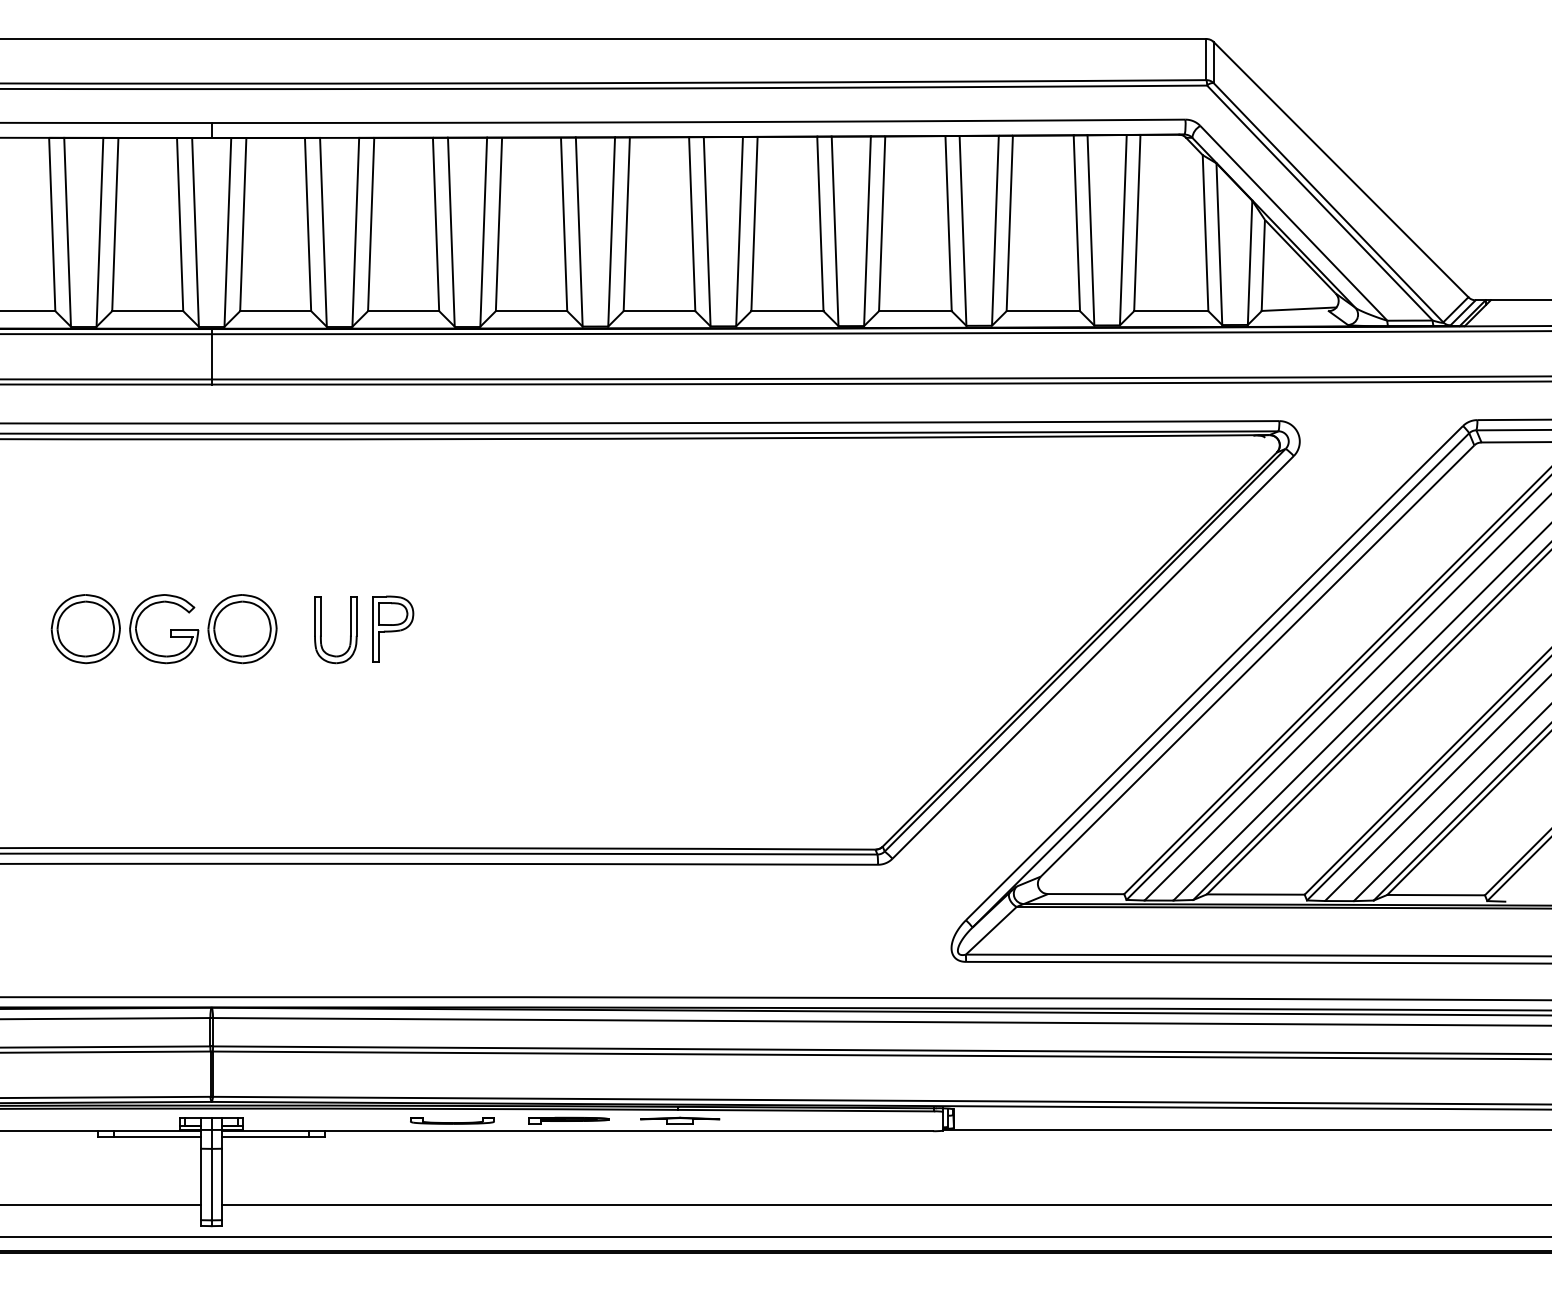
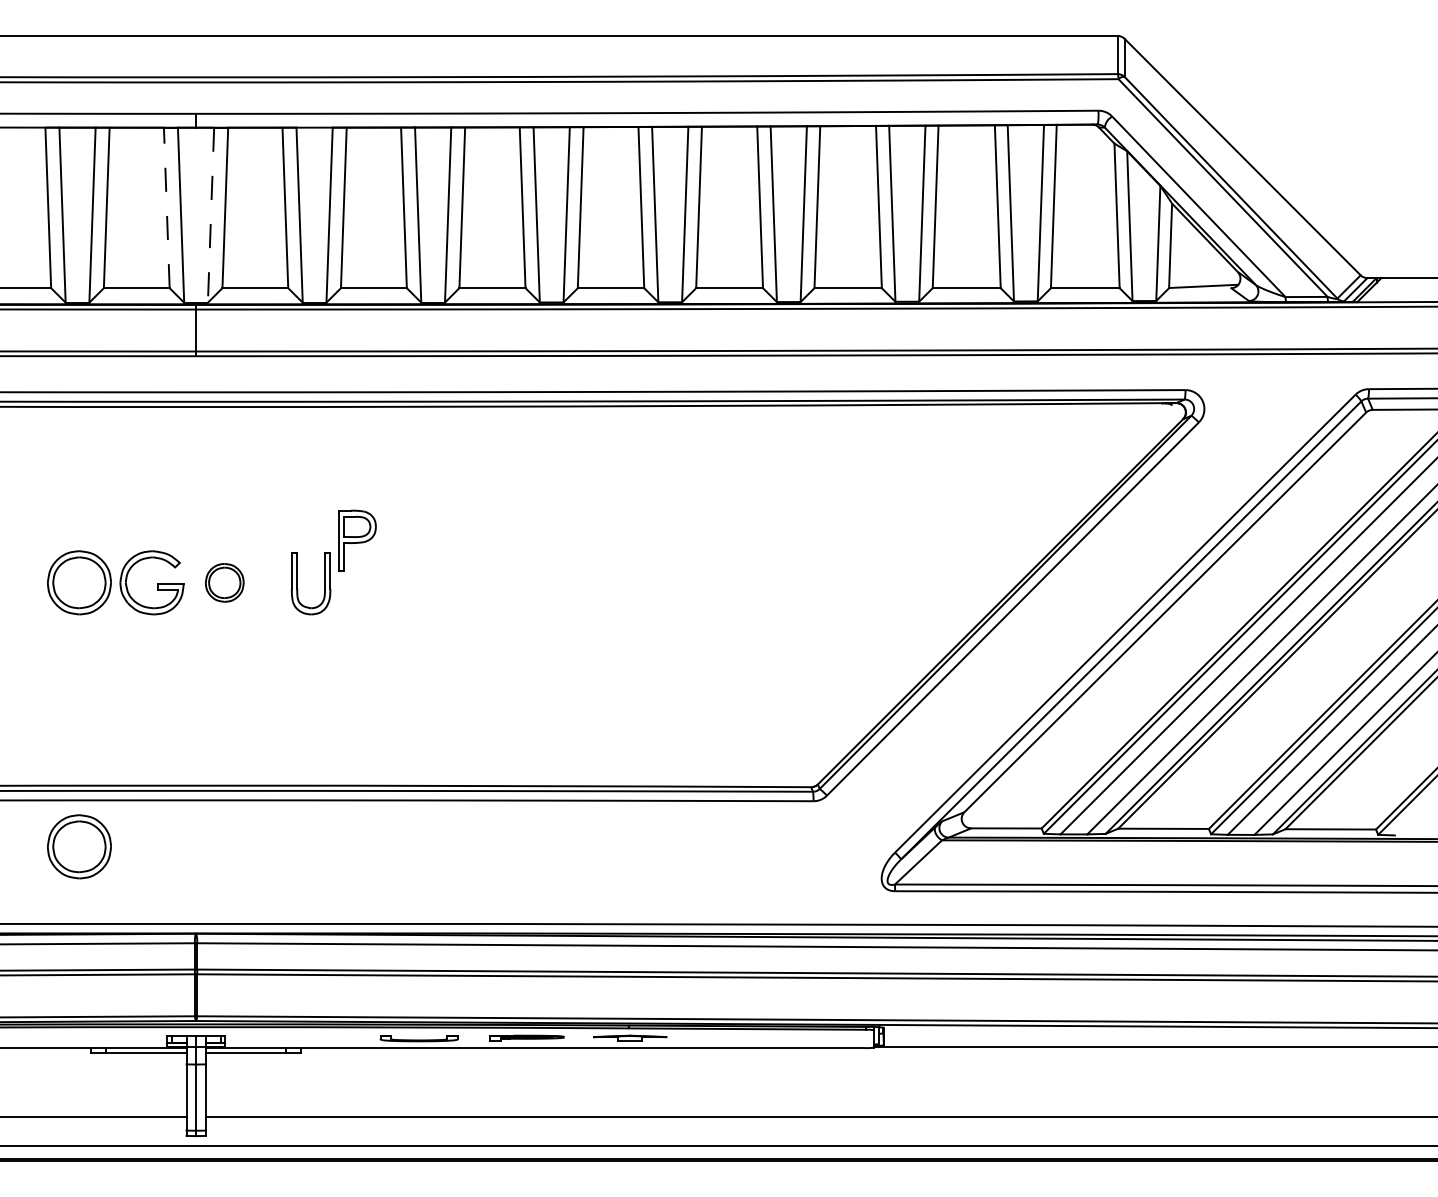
line: (179, 225) -> (166, 208), solid -> dashed
line: (228, 232) -> (211, 215), solid -> dashed
part: (242, 628) -> (224, 582), size x0.6
part: (393, 628) -> (357, 540), moved
part: (85, 913) -> (79, 846), added

